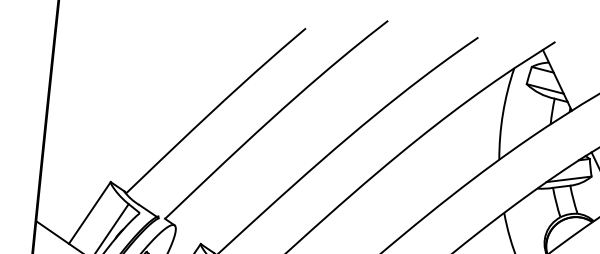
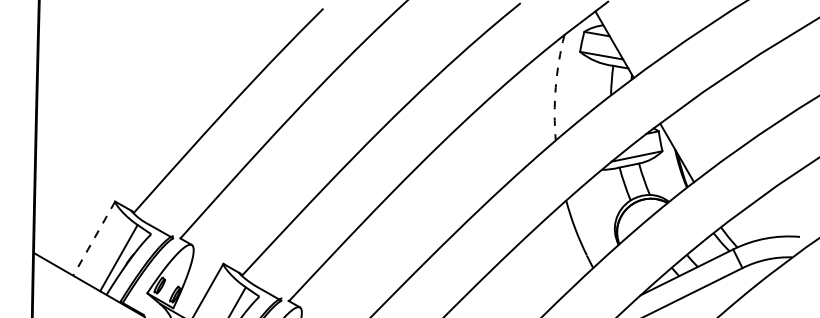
arc: (502, 113) -> (555, 87), solid -> dashed
line: (90, 212) -> (94, 238), solid -> dashed

